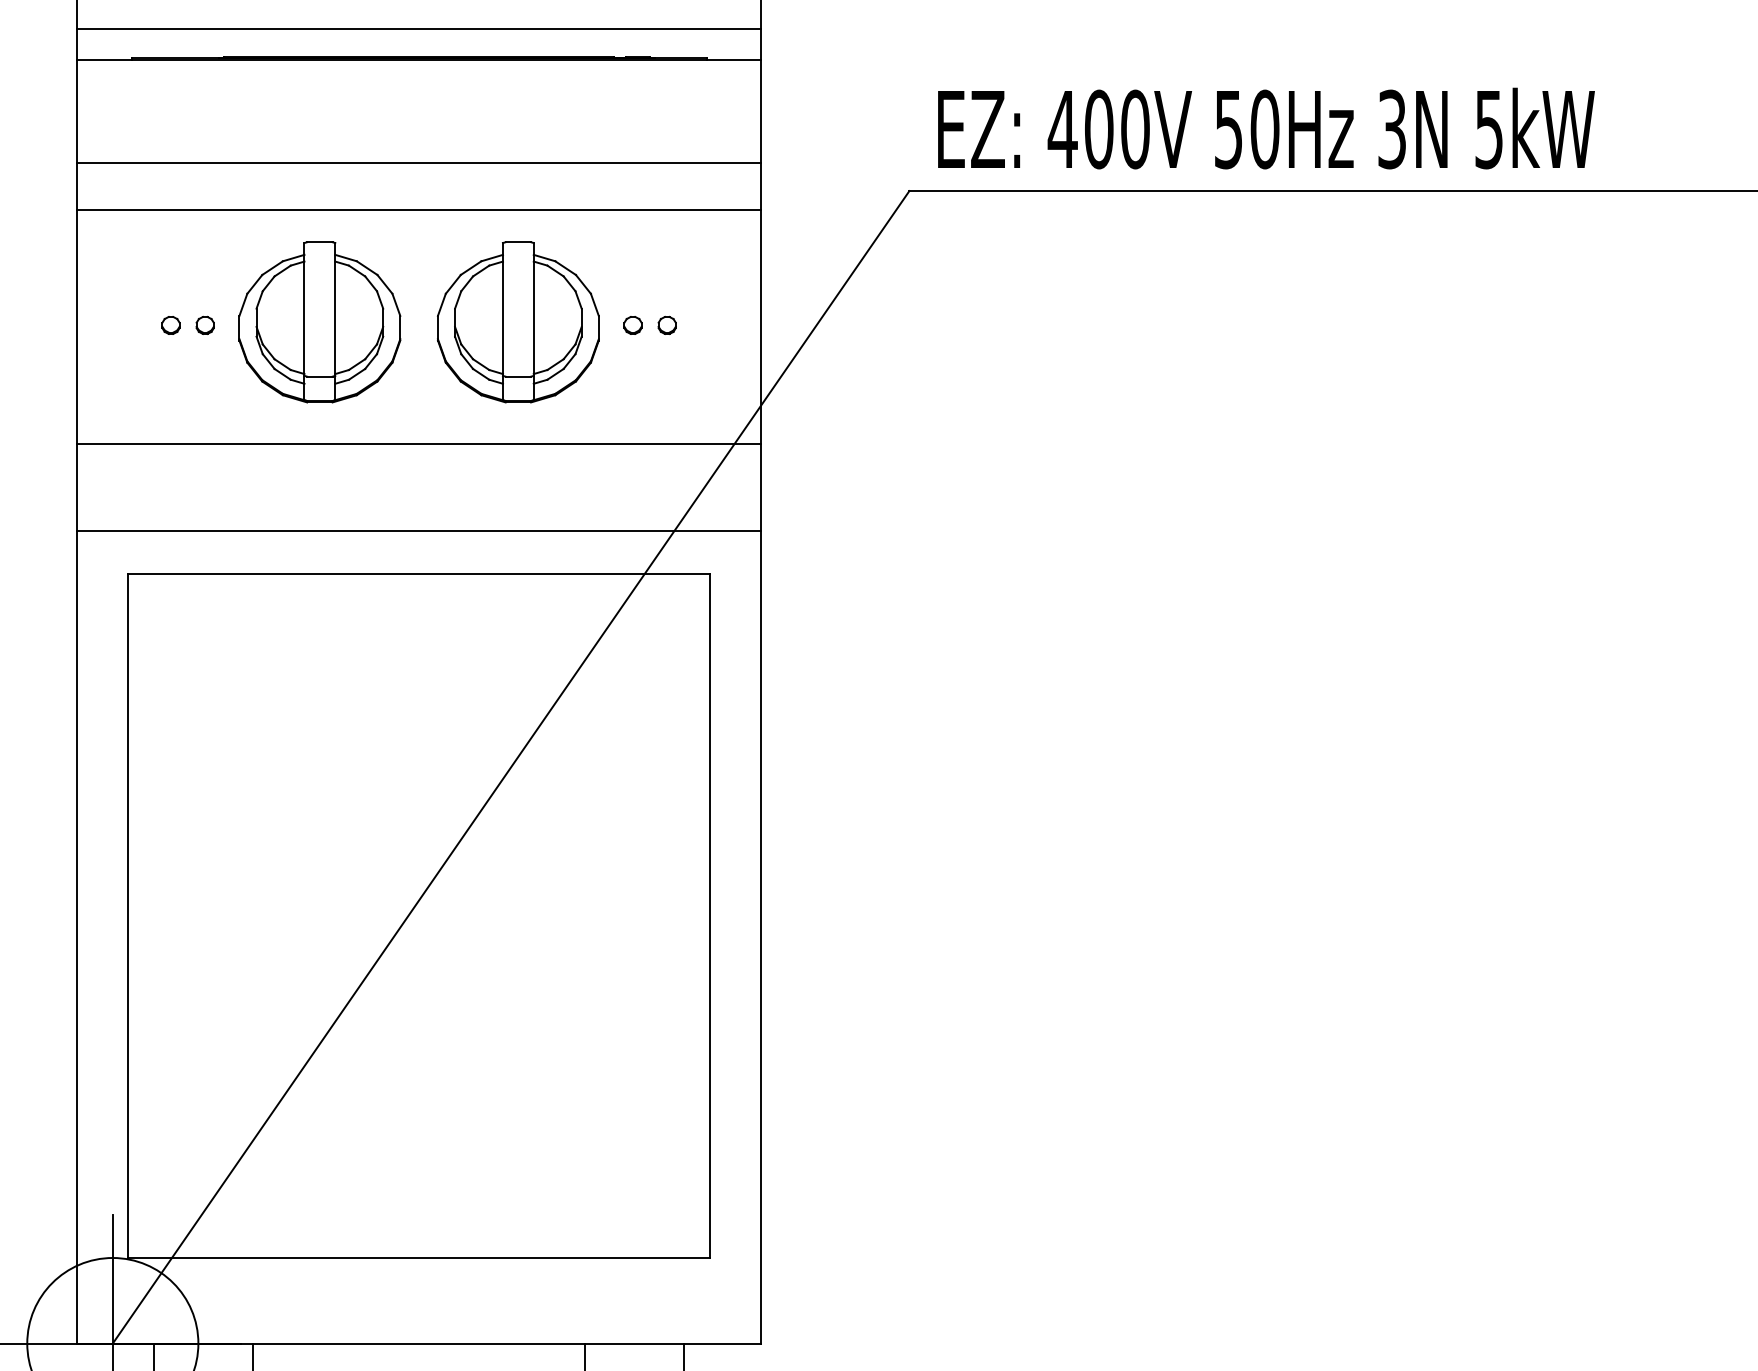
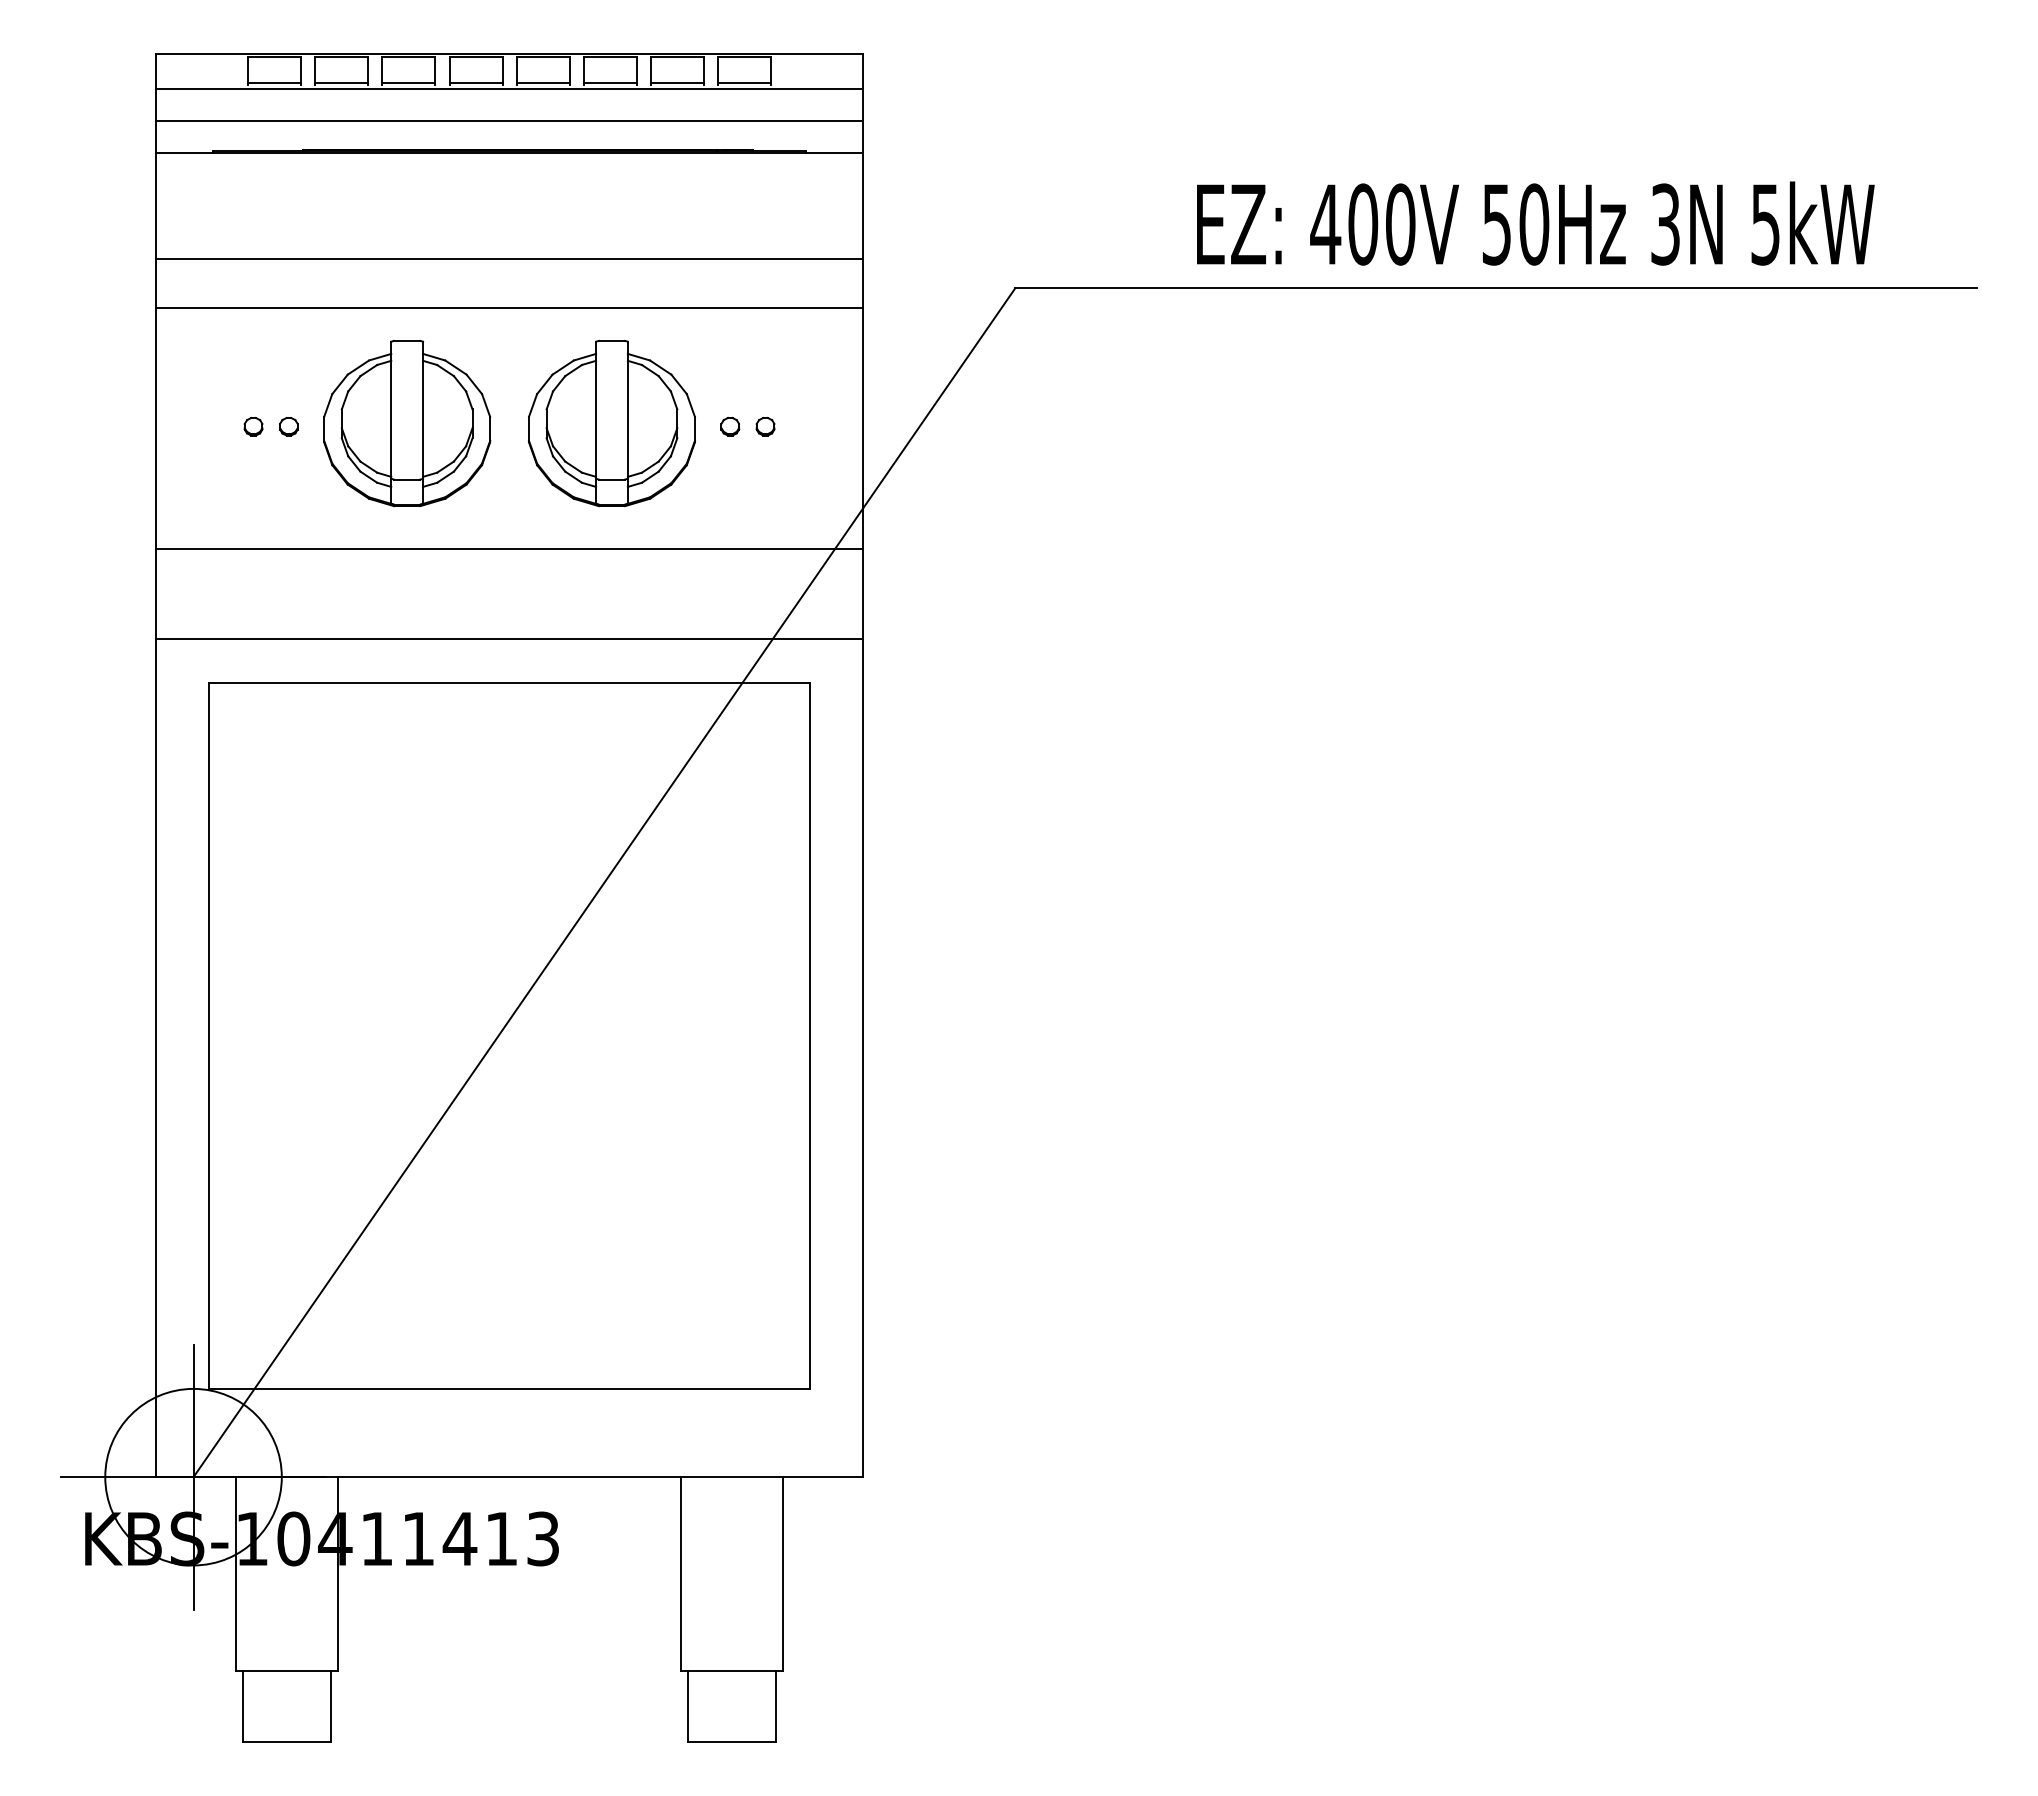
text: (1266, 128) -> (1535, 223), moved

